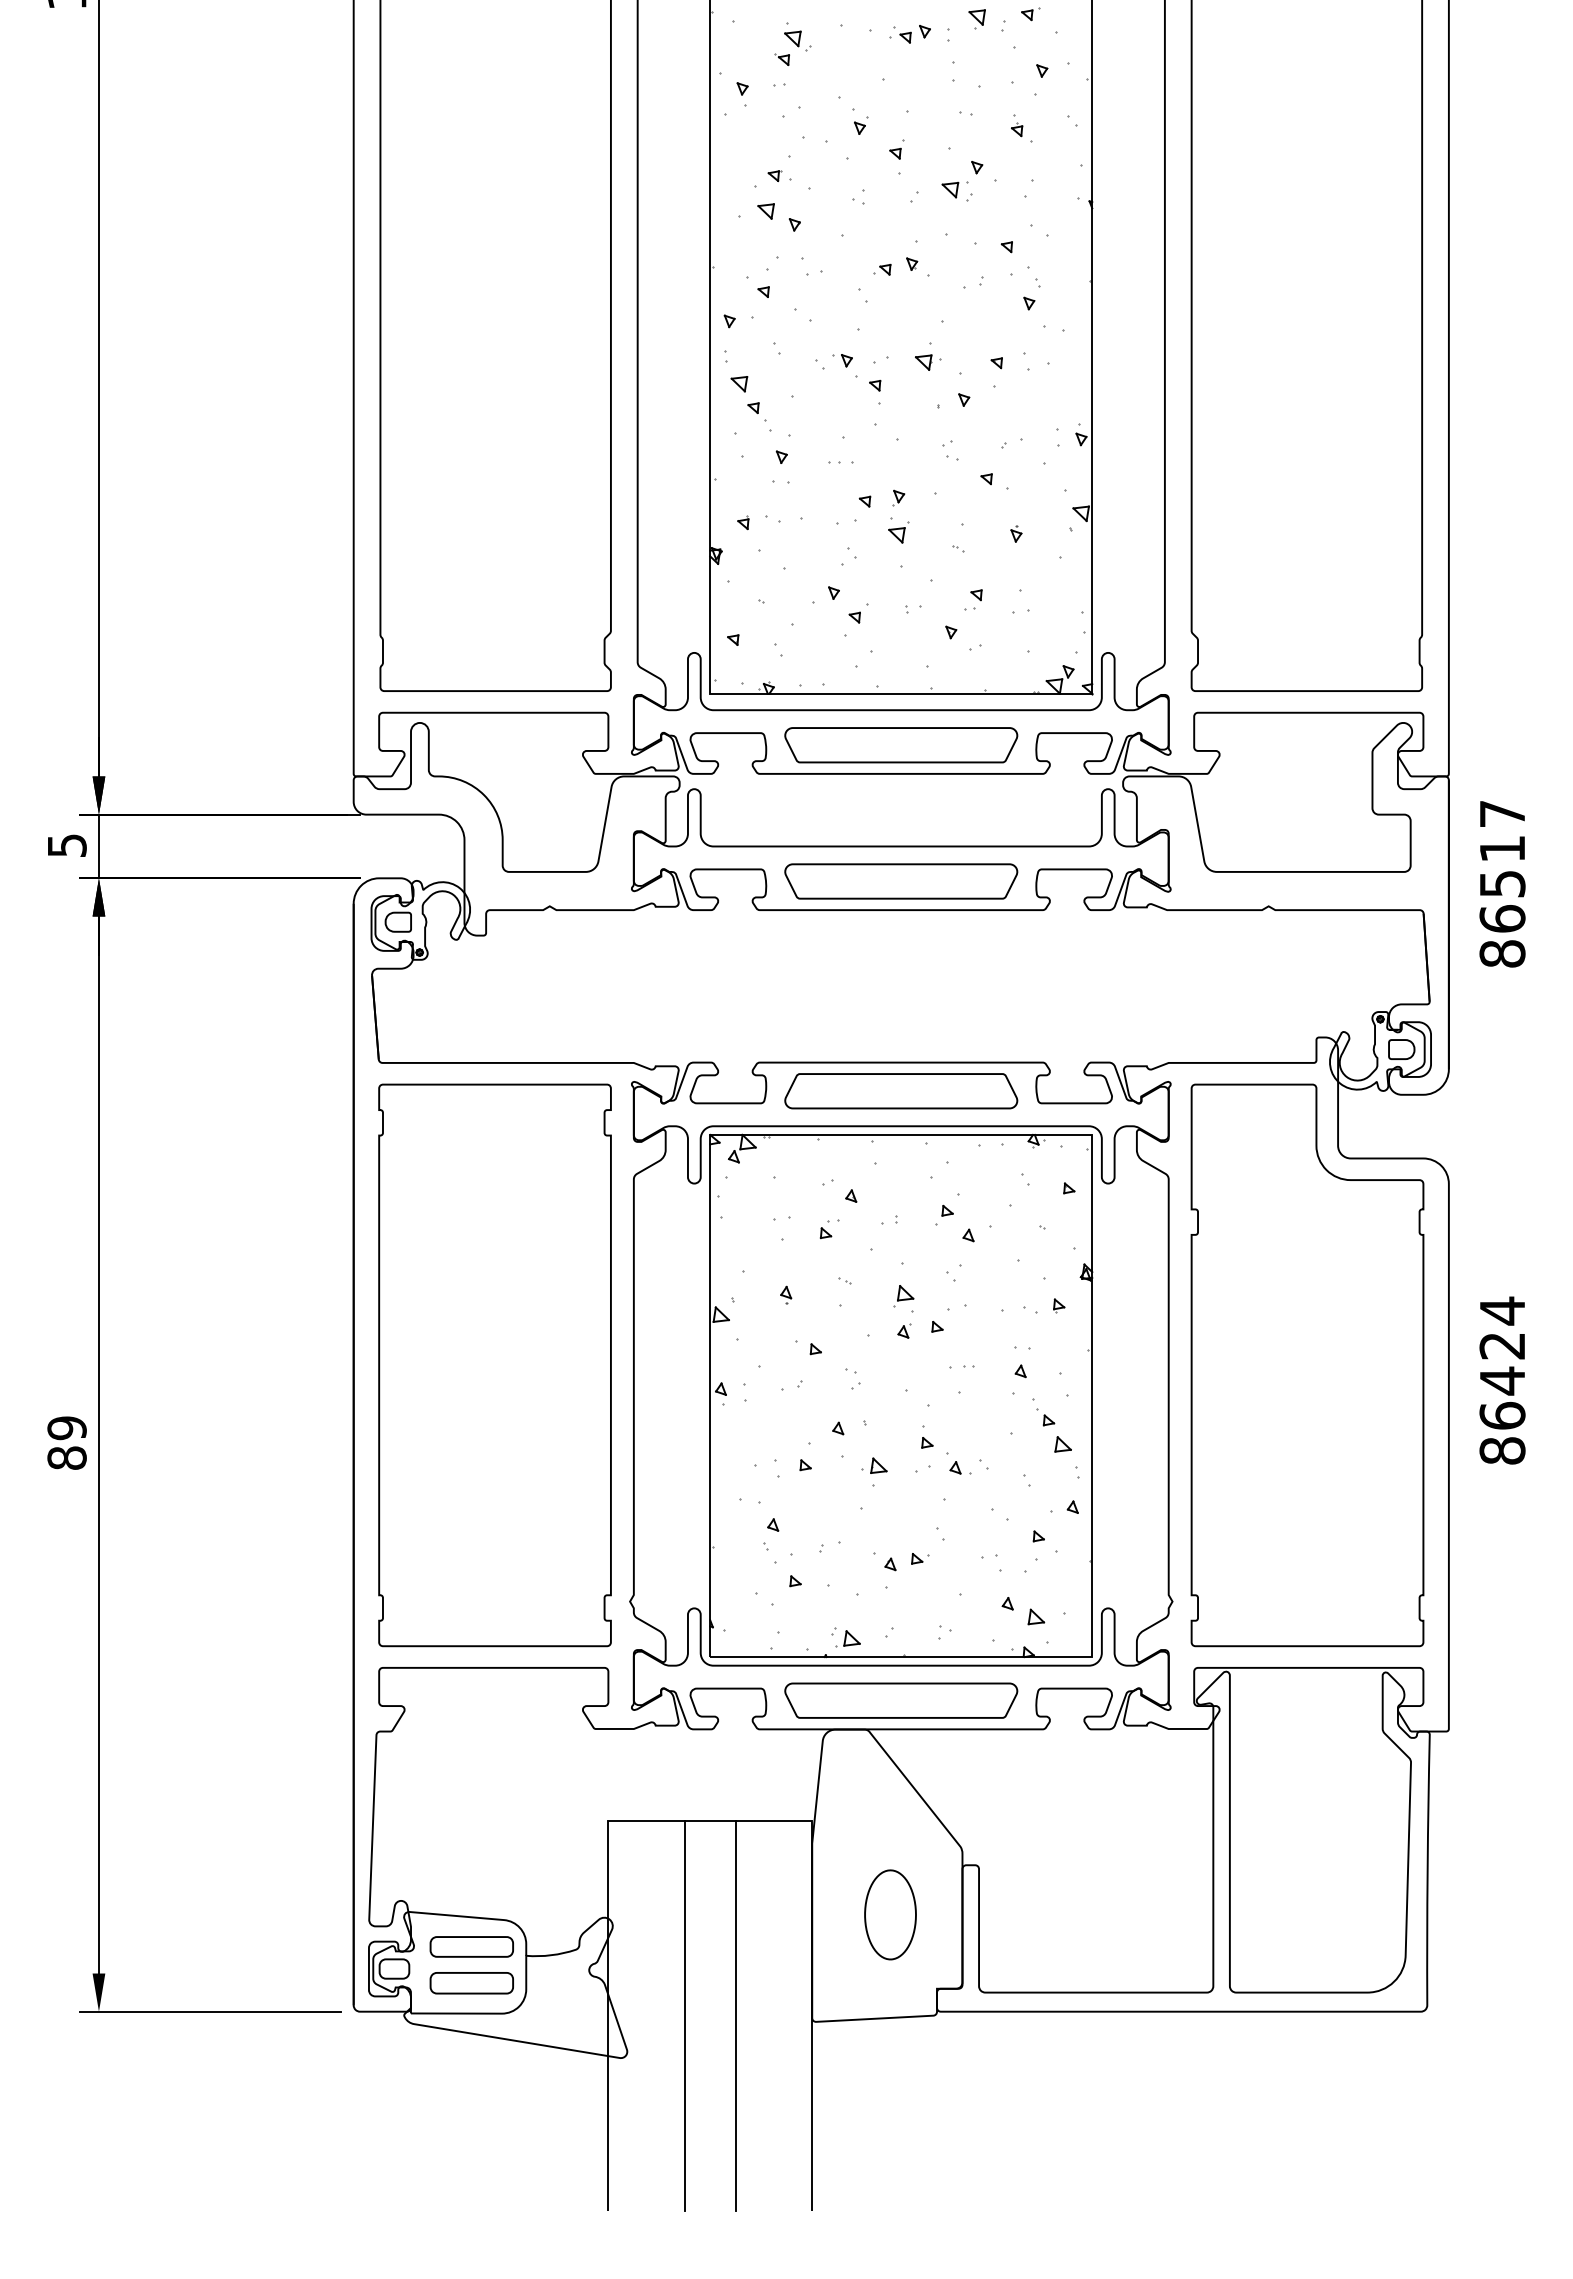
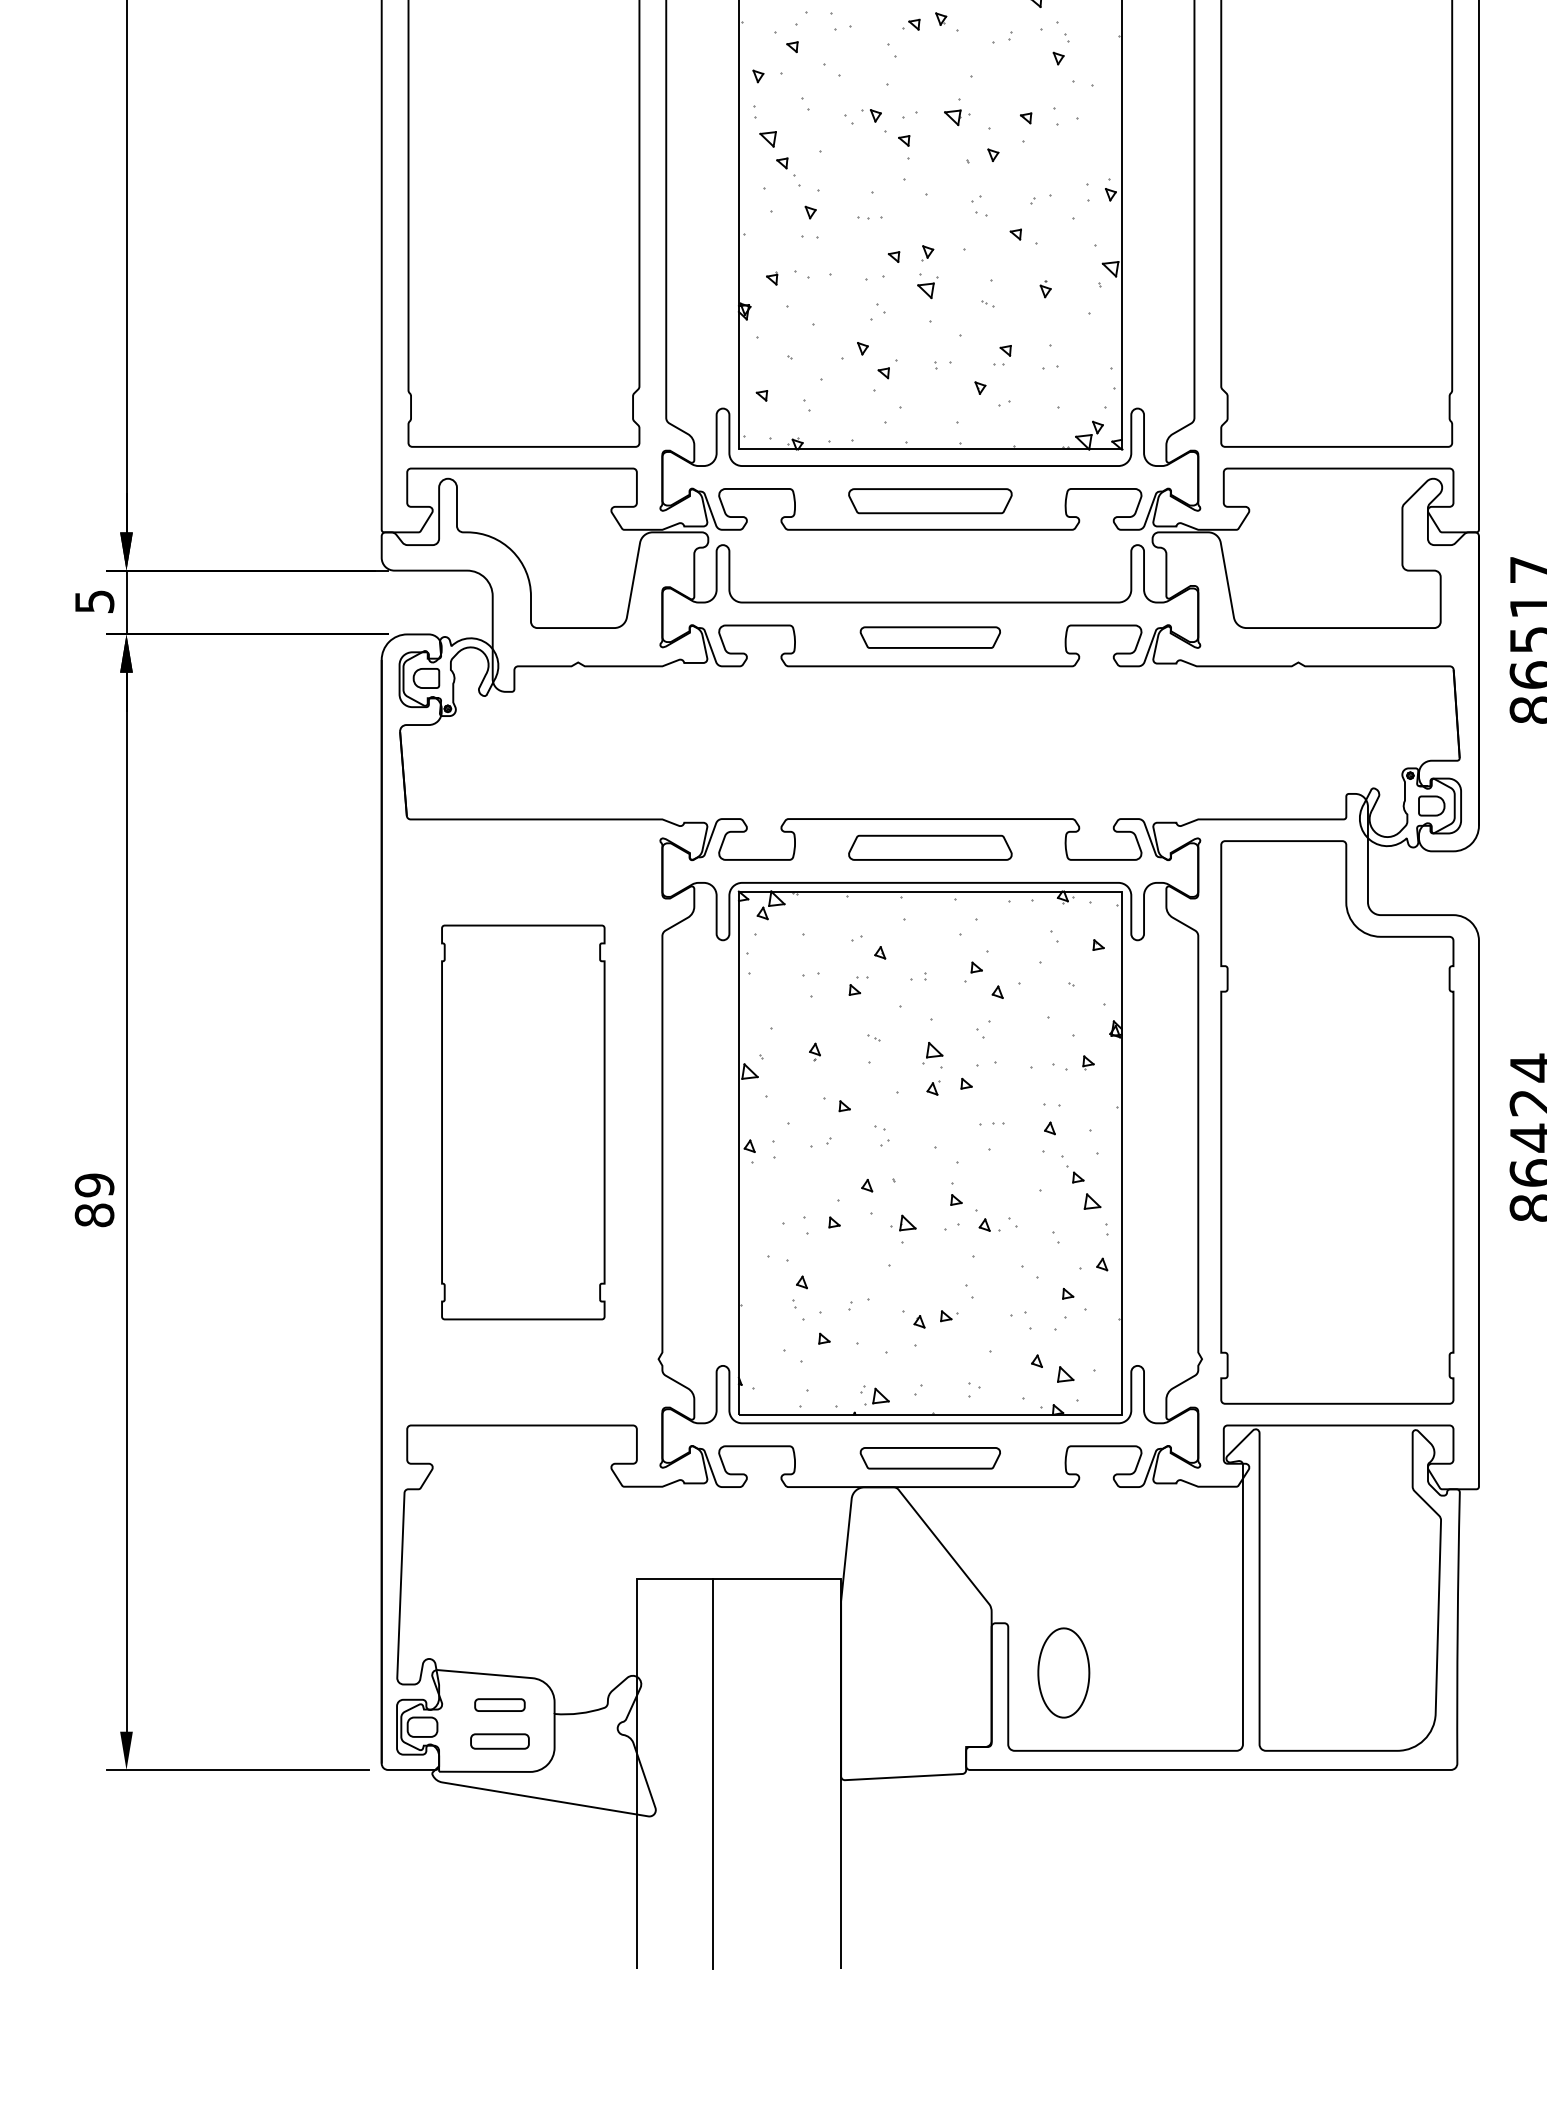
part: (901, 745) -> (930, 501), size x0.7
part: (901, 881) -> (930, 637), size x0.6
part: (901, 1091) -> (930, 848), size x0.7
part: (494, 1365) -> (522, 1122), size x0.7
part: (901, 1700) -> (930, 1458), size x0.6
part: (890, 1914) -> (1063, 1672), moved
part: (471, 1946) -> (499, 1704), size x0.6
part: (471, 1983) -> (499, 1741), size x0.7
line: (735, 2015) -> (764, 1773), removed

